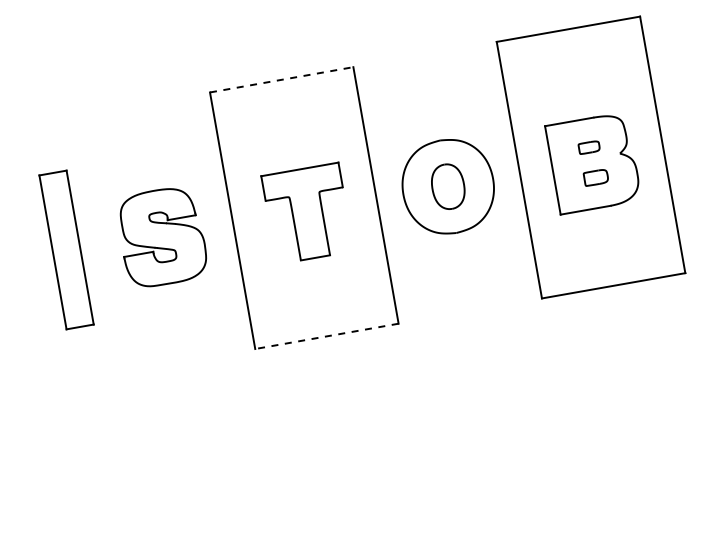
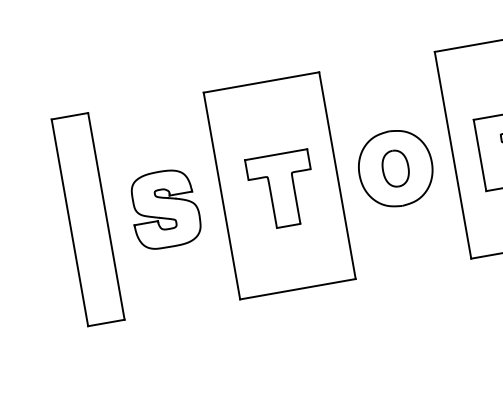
line: (281, 79) -> (261, 82), dashed -> solid
part: (66, 249) -> (88, 219), size x1.67
line: (326, 336) -> (297, 289), dashed -> solid

